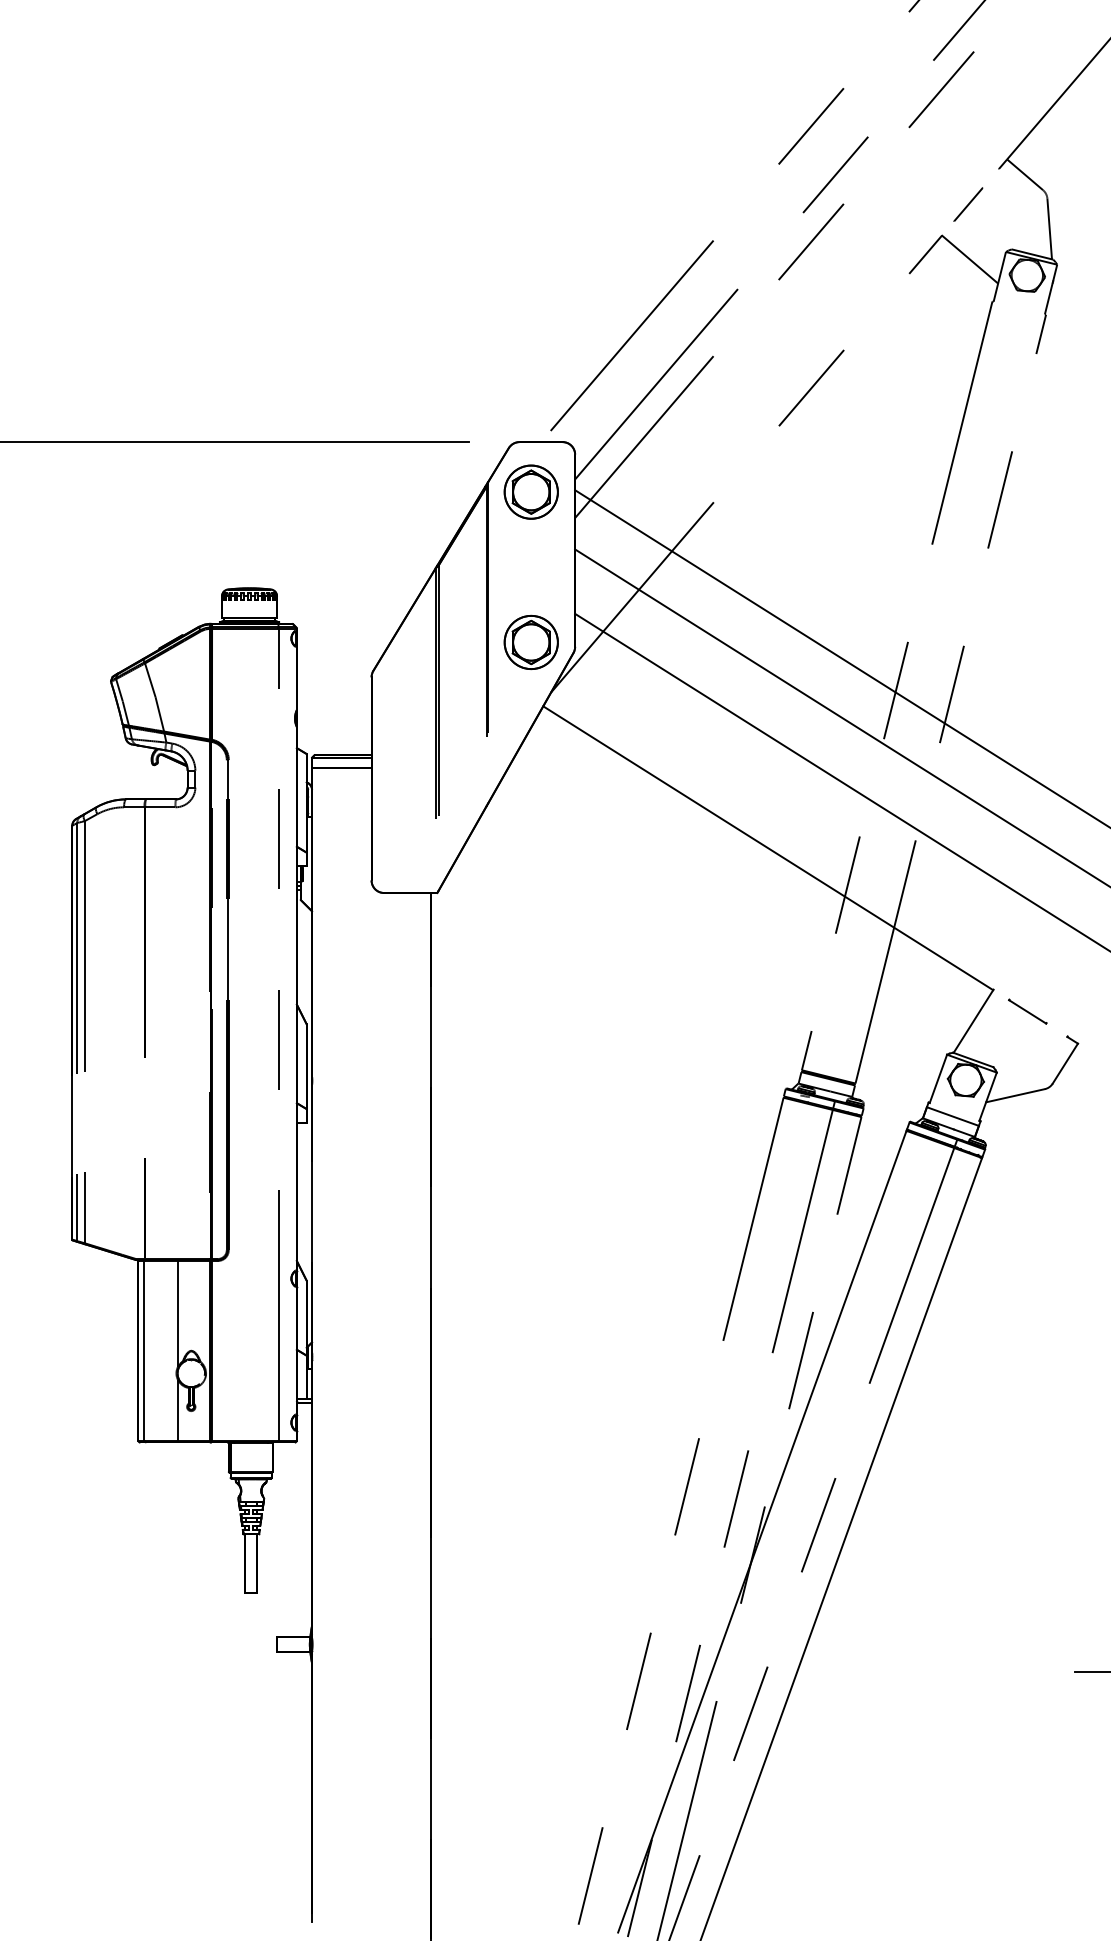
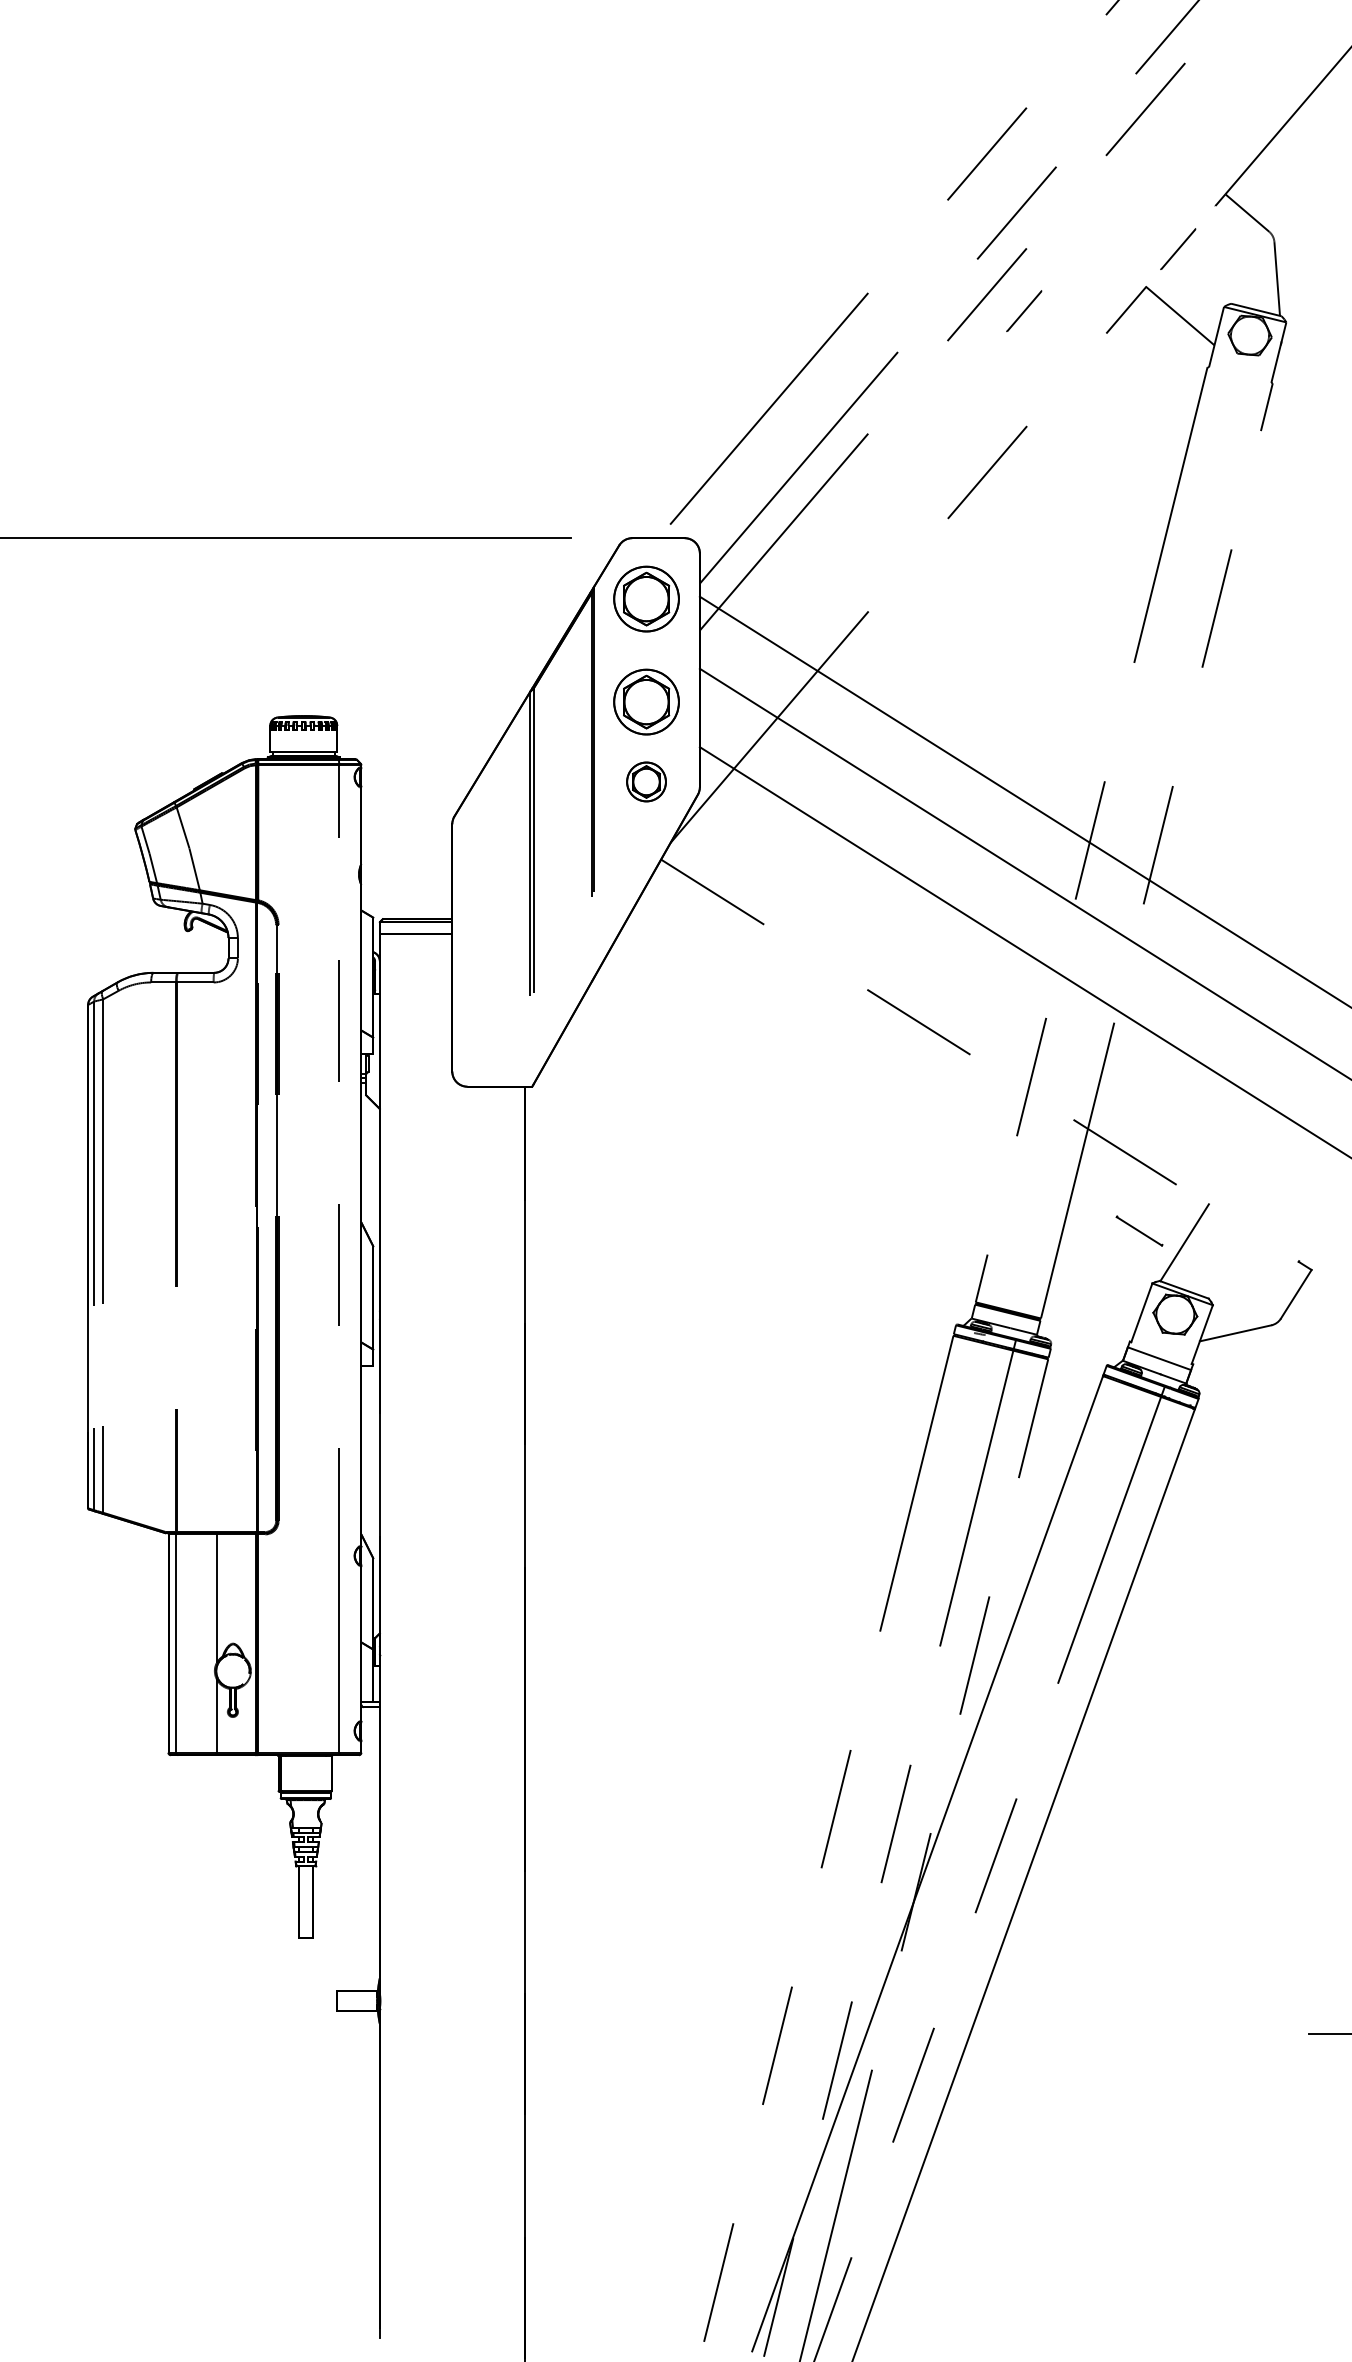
line: (841, 254) -> (1024, 310), added
part: (531, 576) -> (646, 701), added
part: (531, 642) -> (646, 781), size x0.6
line: (767, 848) -> (934, 1032), solid -> dashed
line: (1027, 1011) -> (1139, 1230), moved

